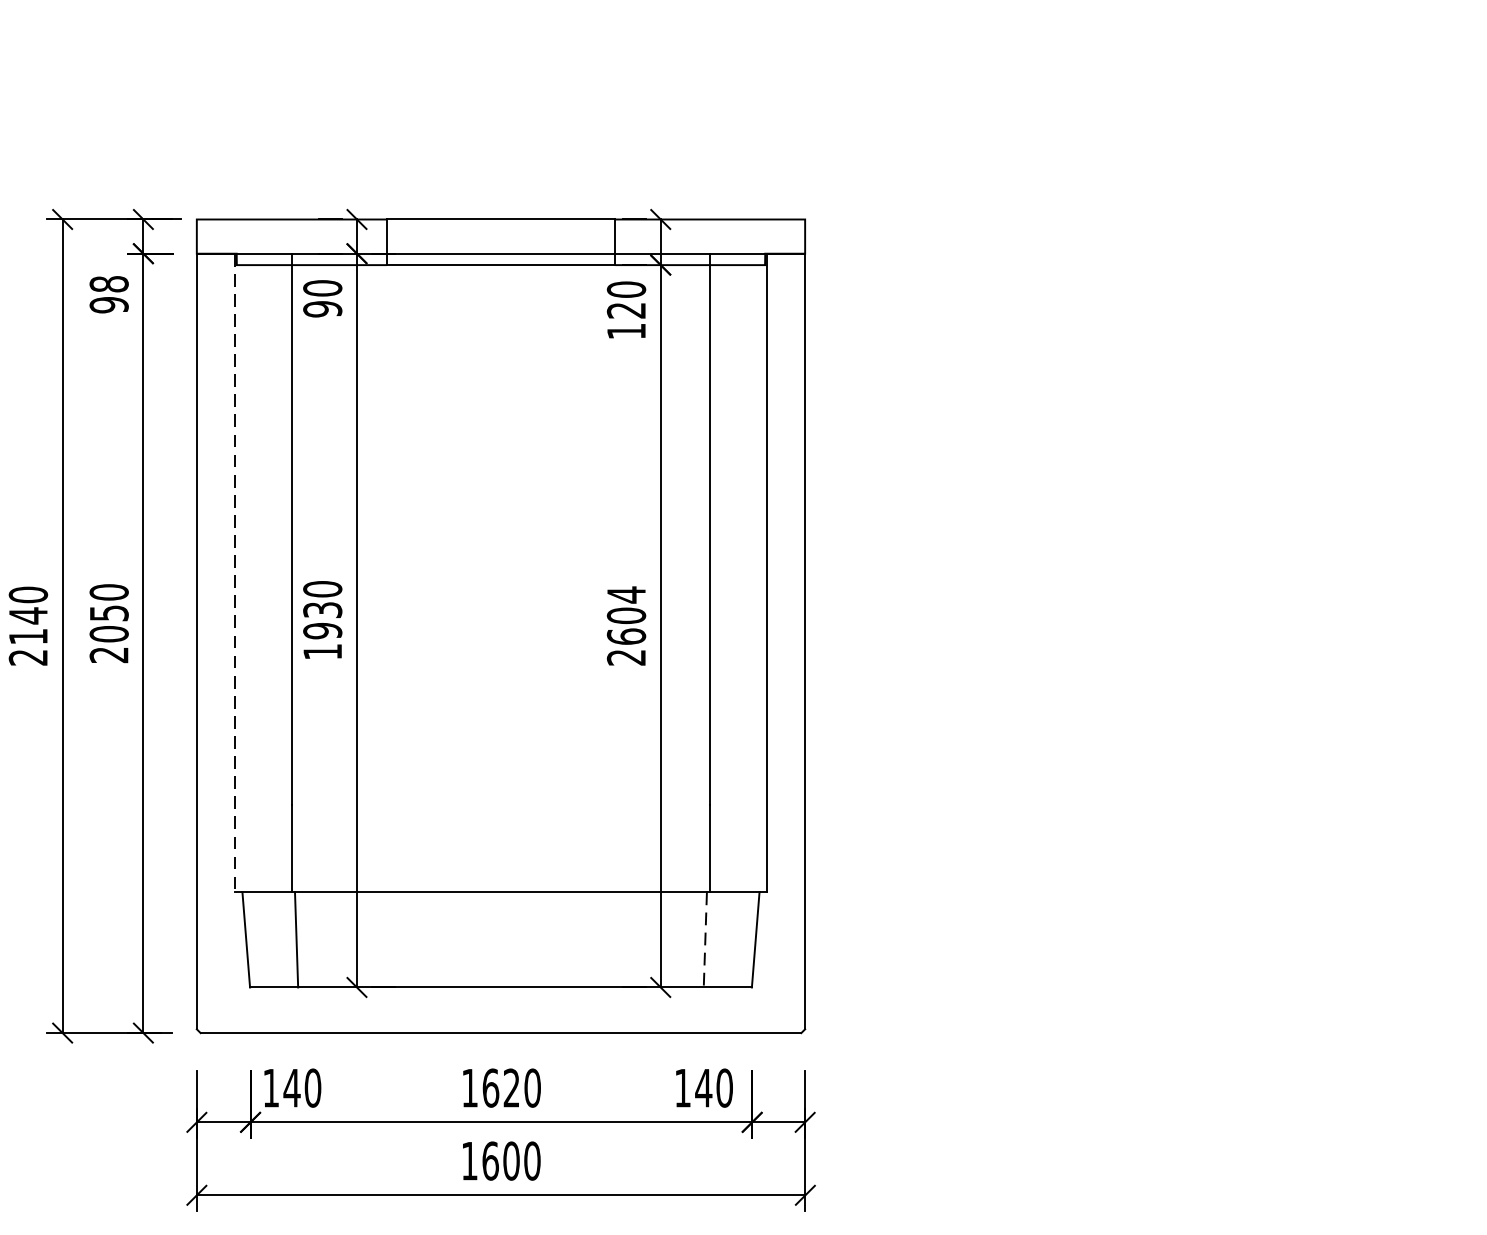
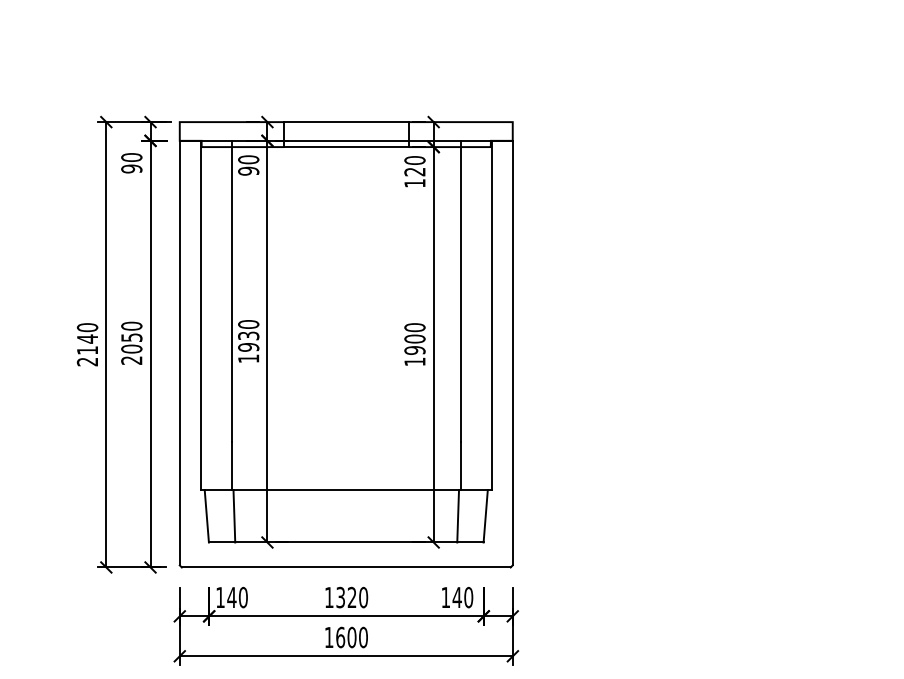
text: (108, 284) -> (131, 157), 98 -> 90
line: (234, 572) -> (200, 315), dashed -> solid
text: (625, 625) -> (414, 344), 2604 -> 1900
line: (706, 939) -> (458, 516), dashed -> solid
text: (490, 1087) -> (340, 597), 1620 -> 1320

